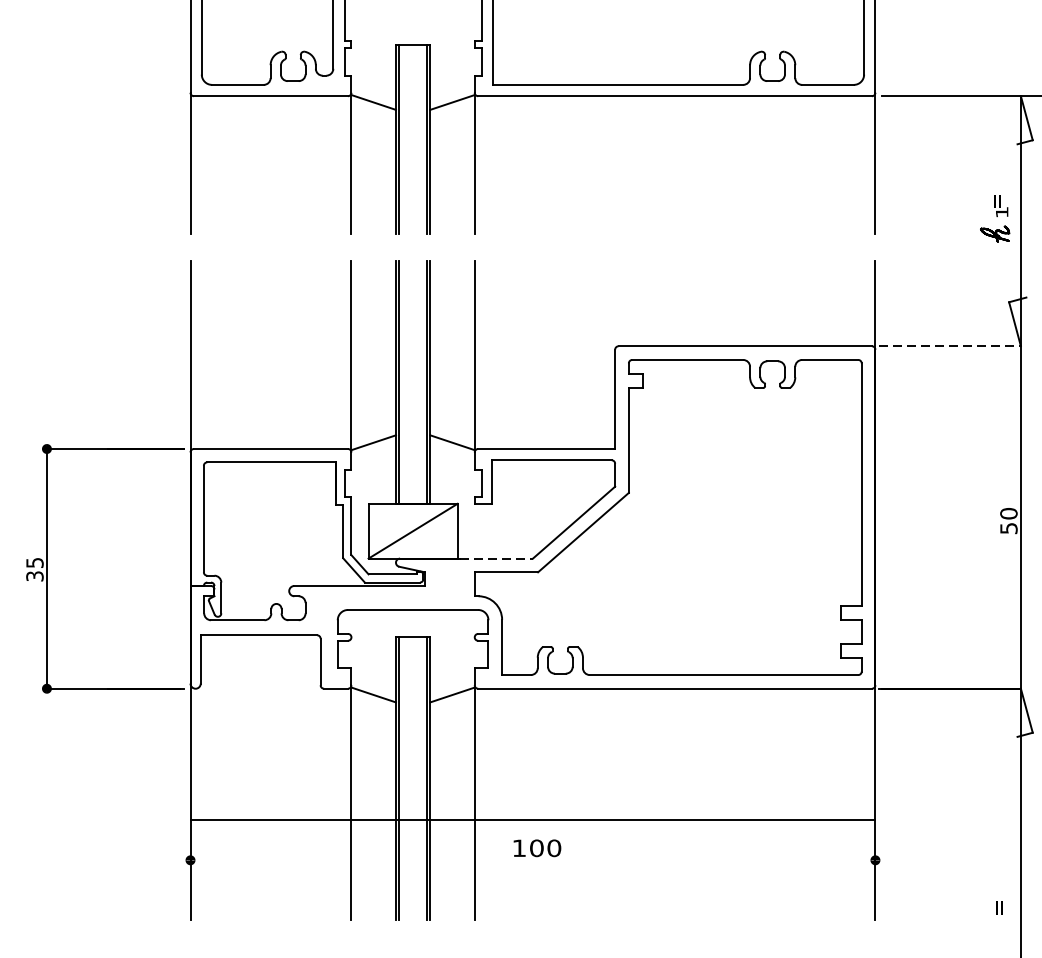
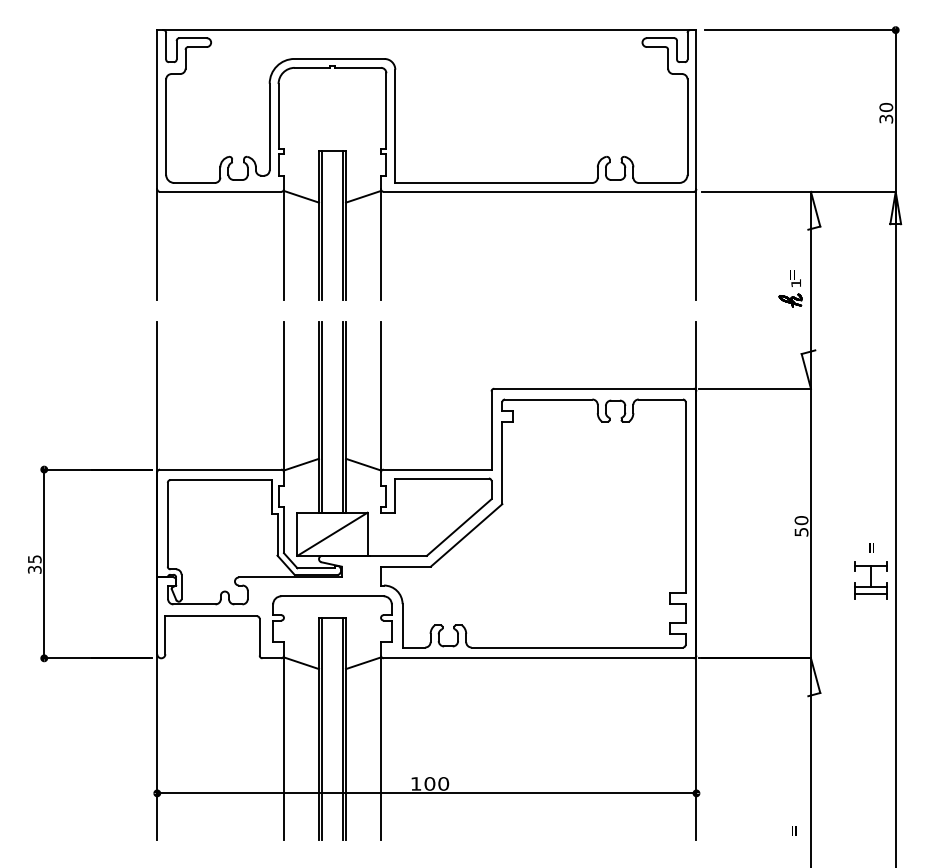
line: (950, 345) -> (755, 388), dashed -> solid
line: (496, 558) -> (398, 555), dashed -> solid
line: (532, 819) -> (426, 793), moved

